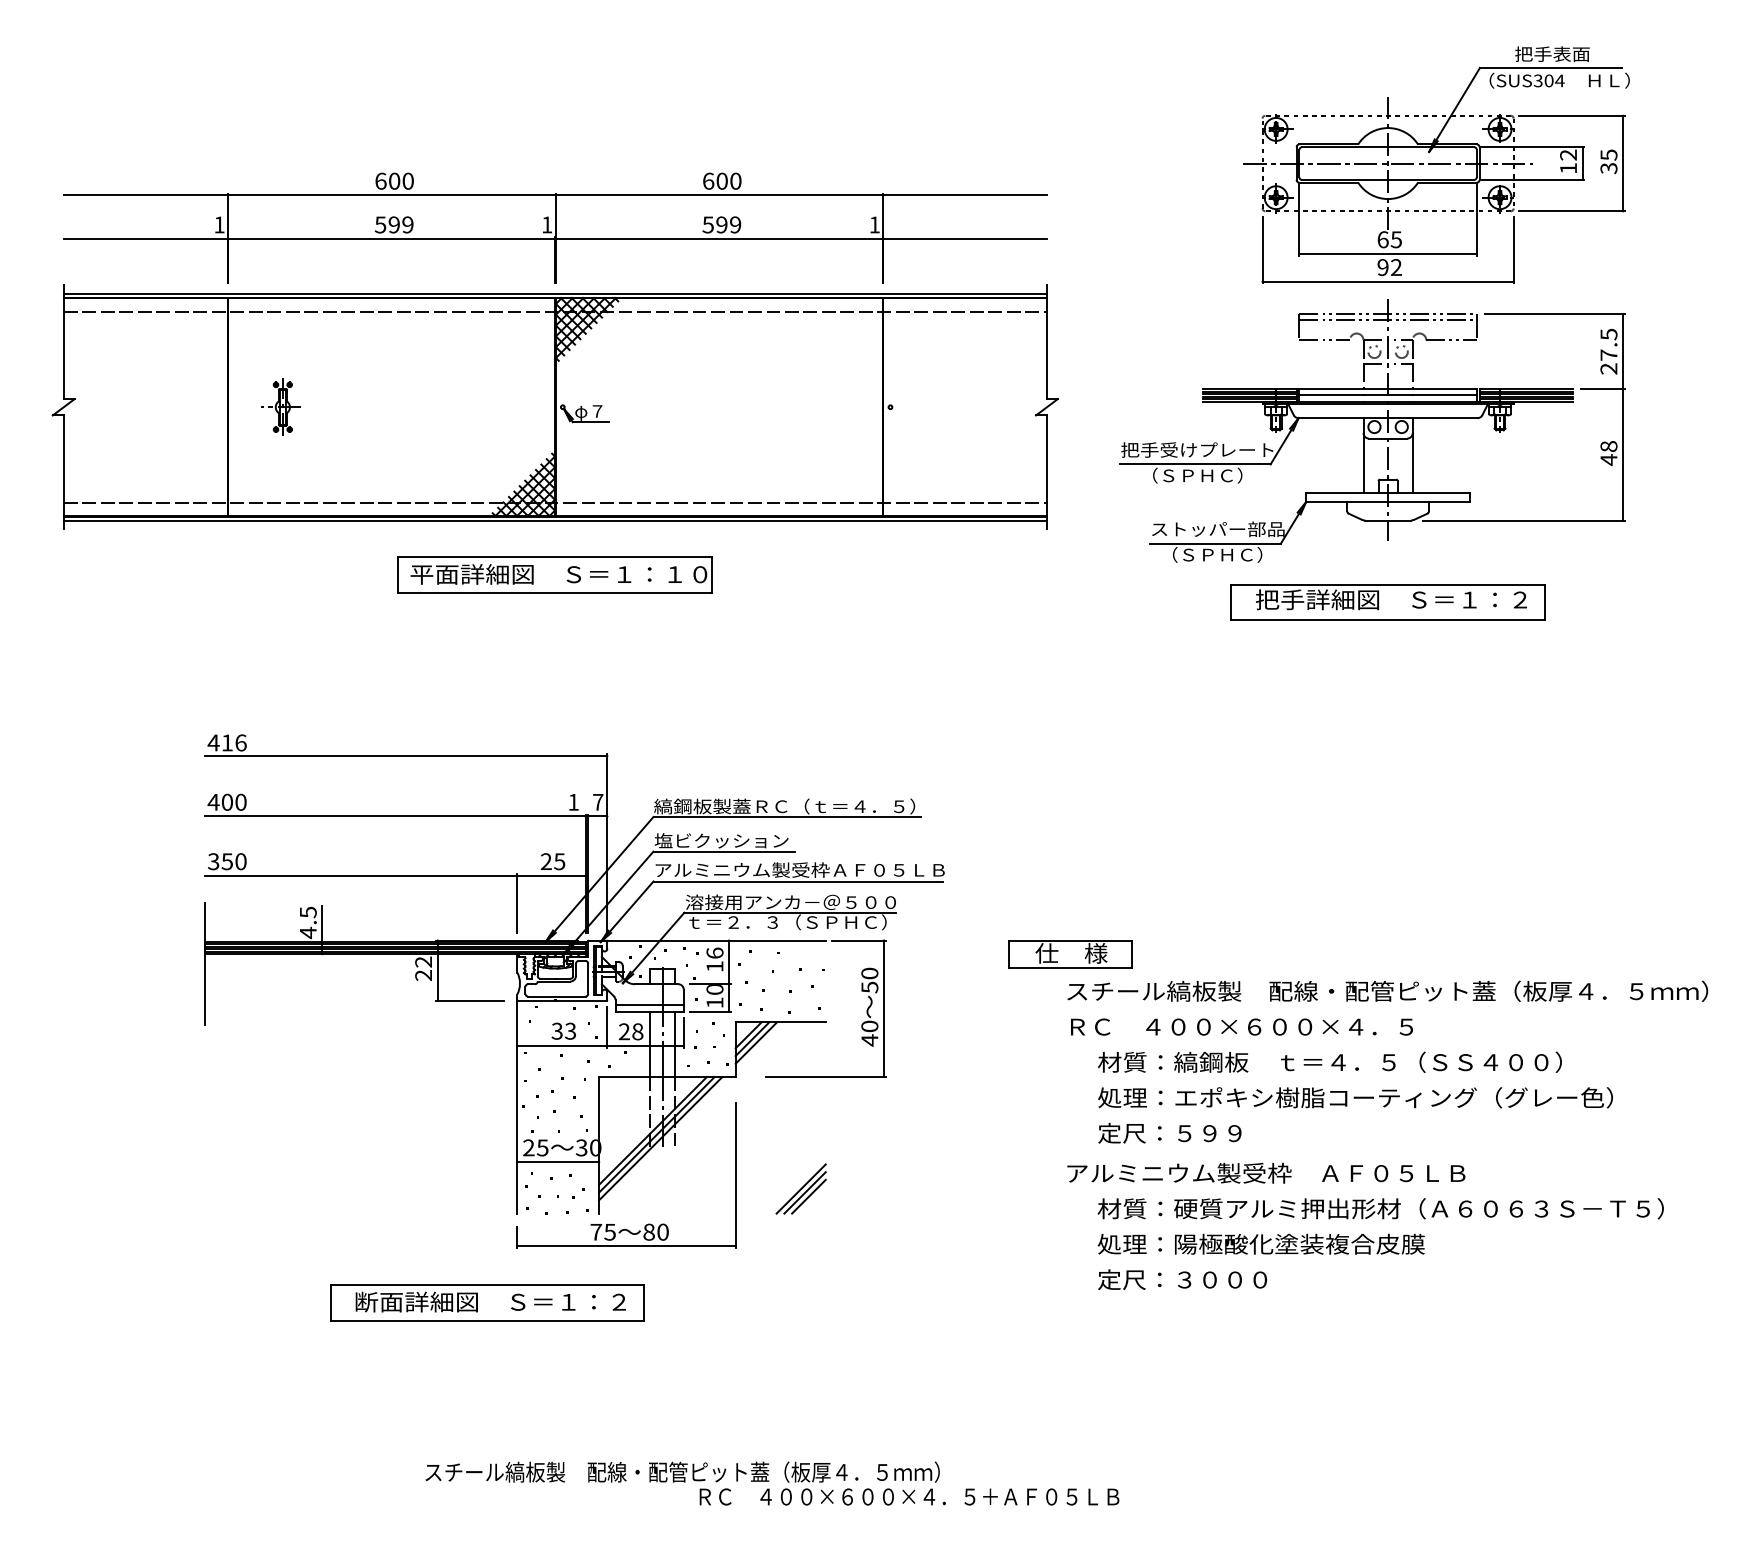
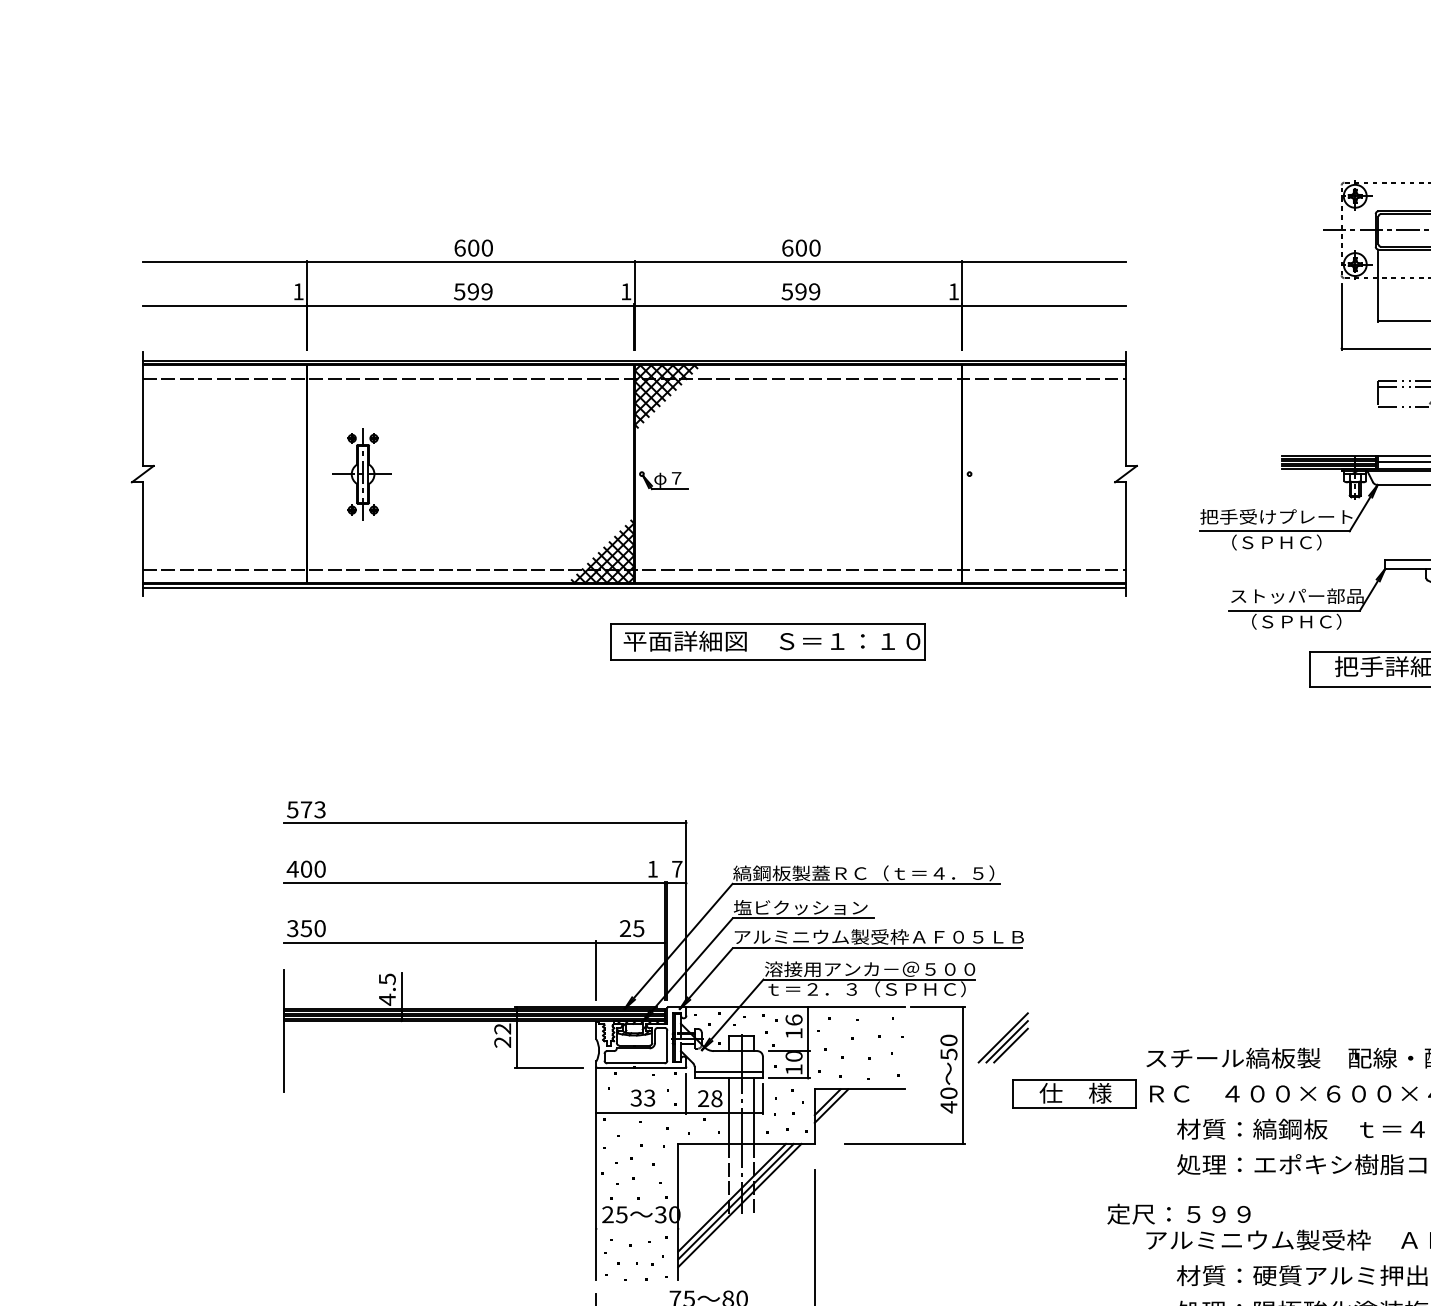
part: (280, 406) -> (359, 473), size x1.6
part: (554, 574) -> (767, 641), moved
text: (226, 742) -> (305, 809), 416 -> 573
part: (1070, 954) -> (1074, 1094), moved
line: (755, 1042) -> (834, 1109), removed
text: (1169, 1132) -> (1178, 1213), moved
line: (558, 1162) -> (637, 1229), removed
part: (800, 1188) -> (1002, 1037), moved

